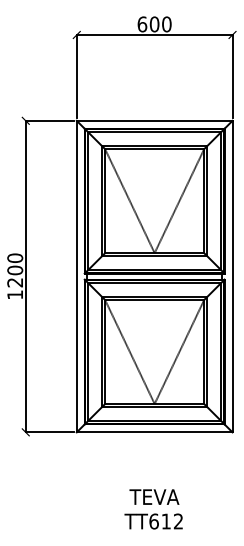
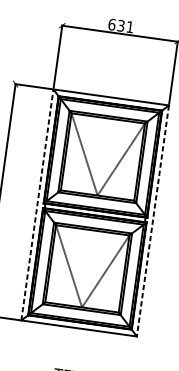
text: (160, 24) -> (125, 26), 600 -> 631
line: (76, 276) -> (37, 204), solid -> dashed
line: (232, 276) -> (152, 220), solid -> dashed

